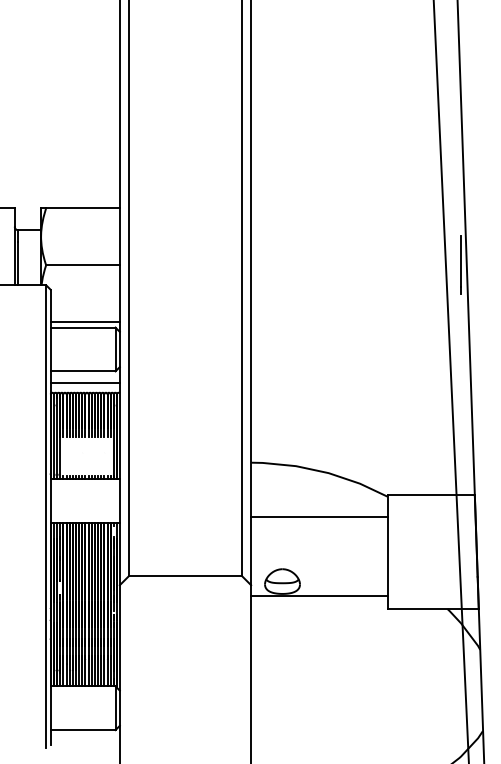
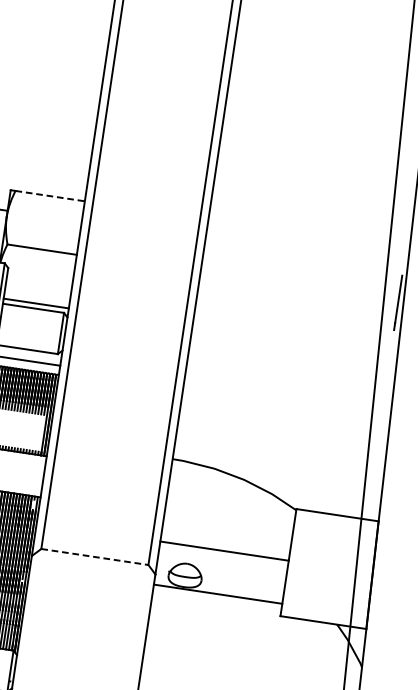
line: (82, 208) -> (49, 196), solid -> dashed
line: (319, 517) -> (224, 551), moved
line: (185, 576) -> (94, 557), solid -> dashed

